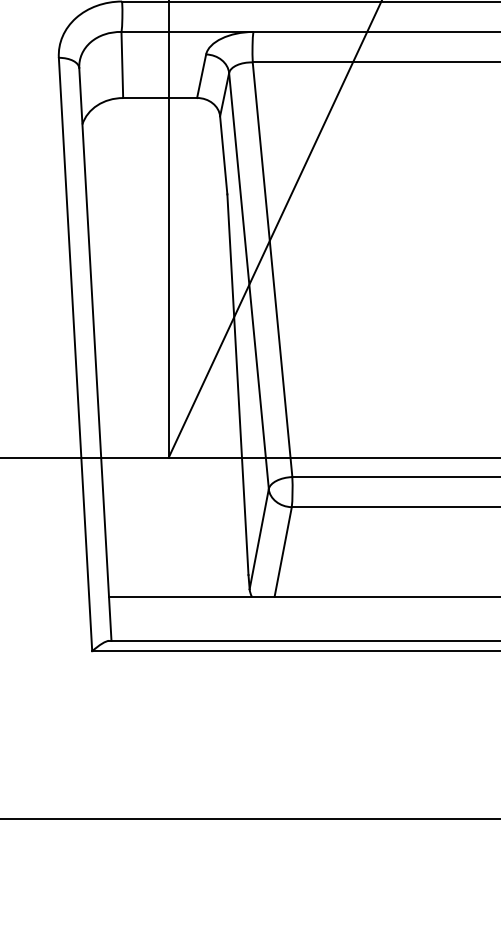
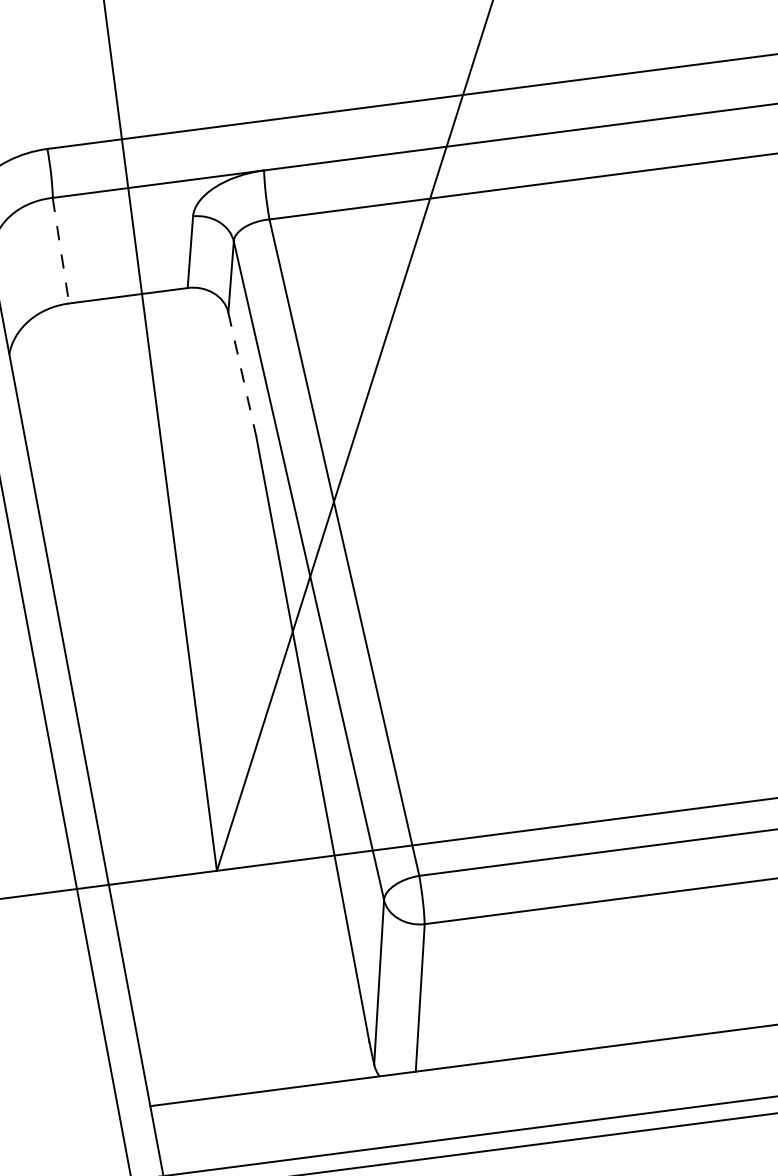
line: (122, 65) -> (61, 251), solid -> dashed
line: (223, 155) -> (241, 374), solid -> dashed

